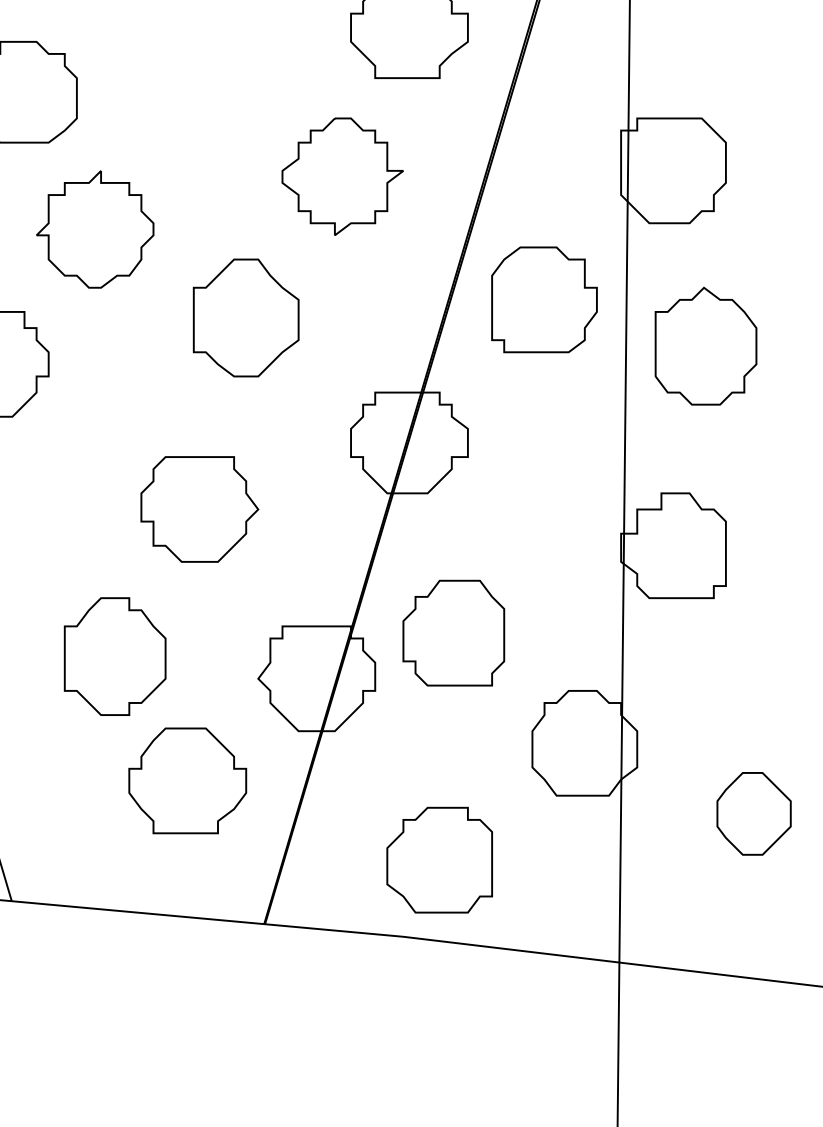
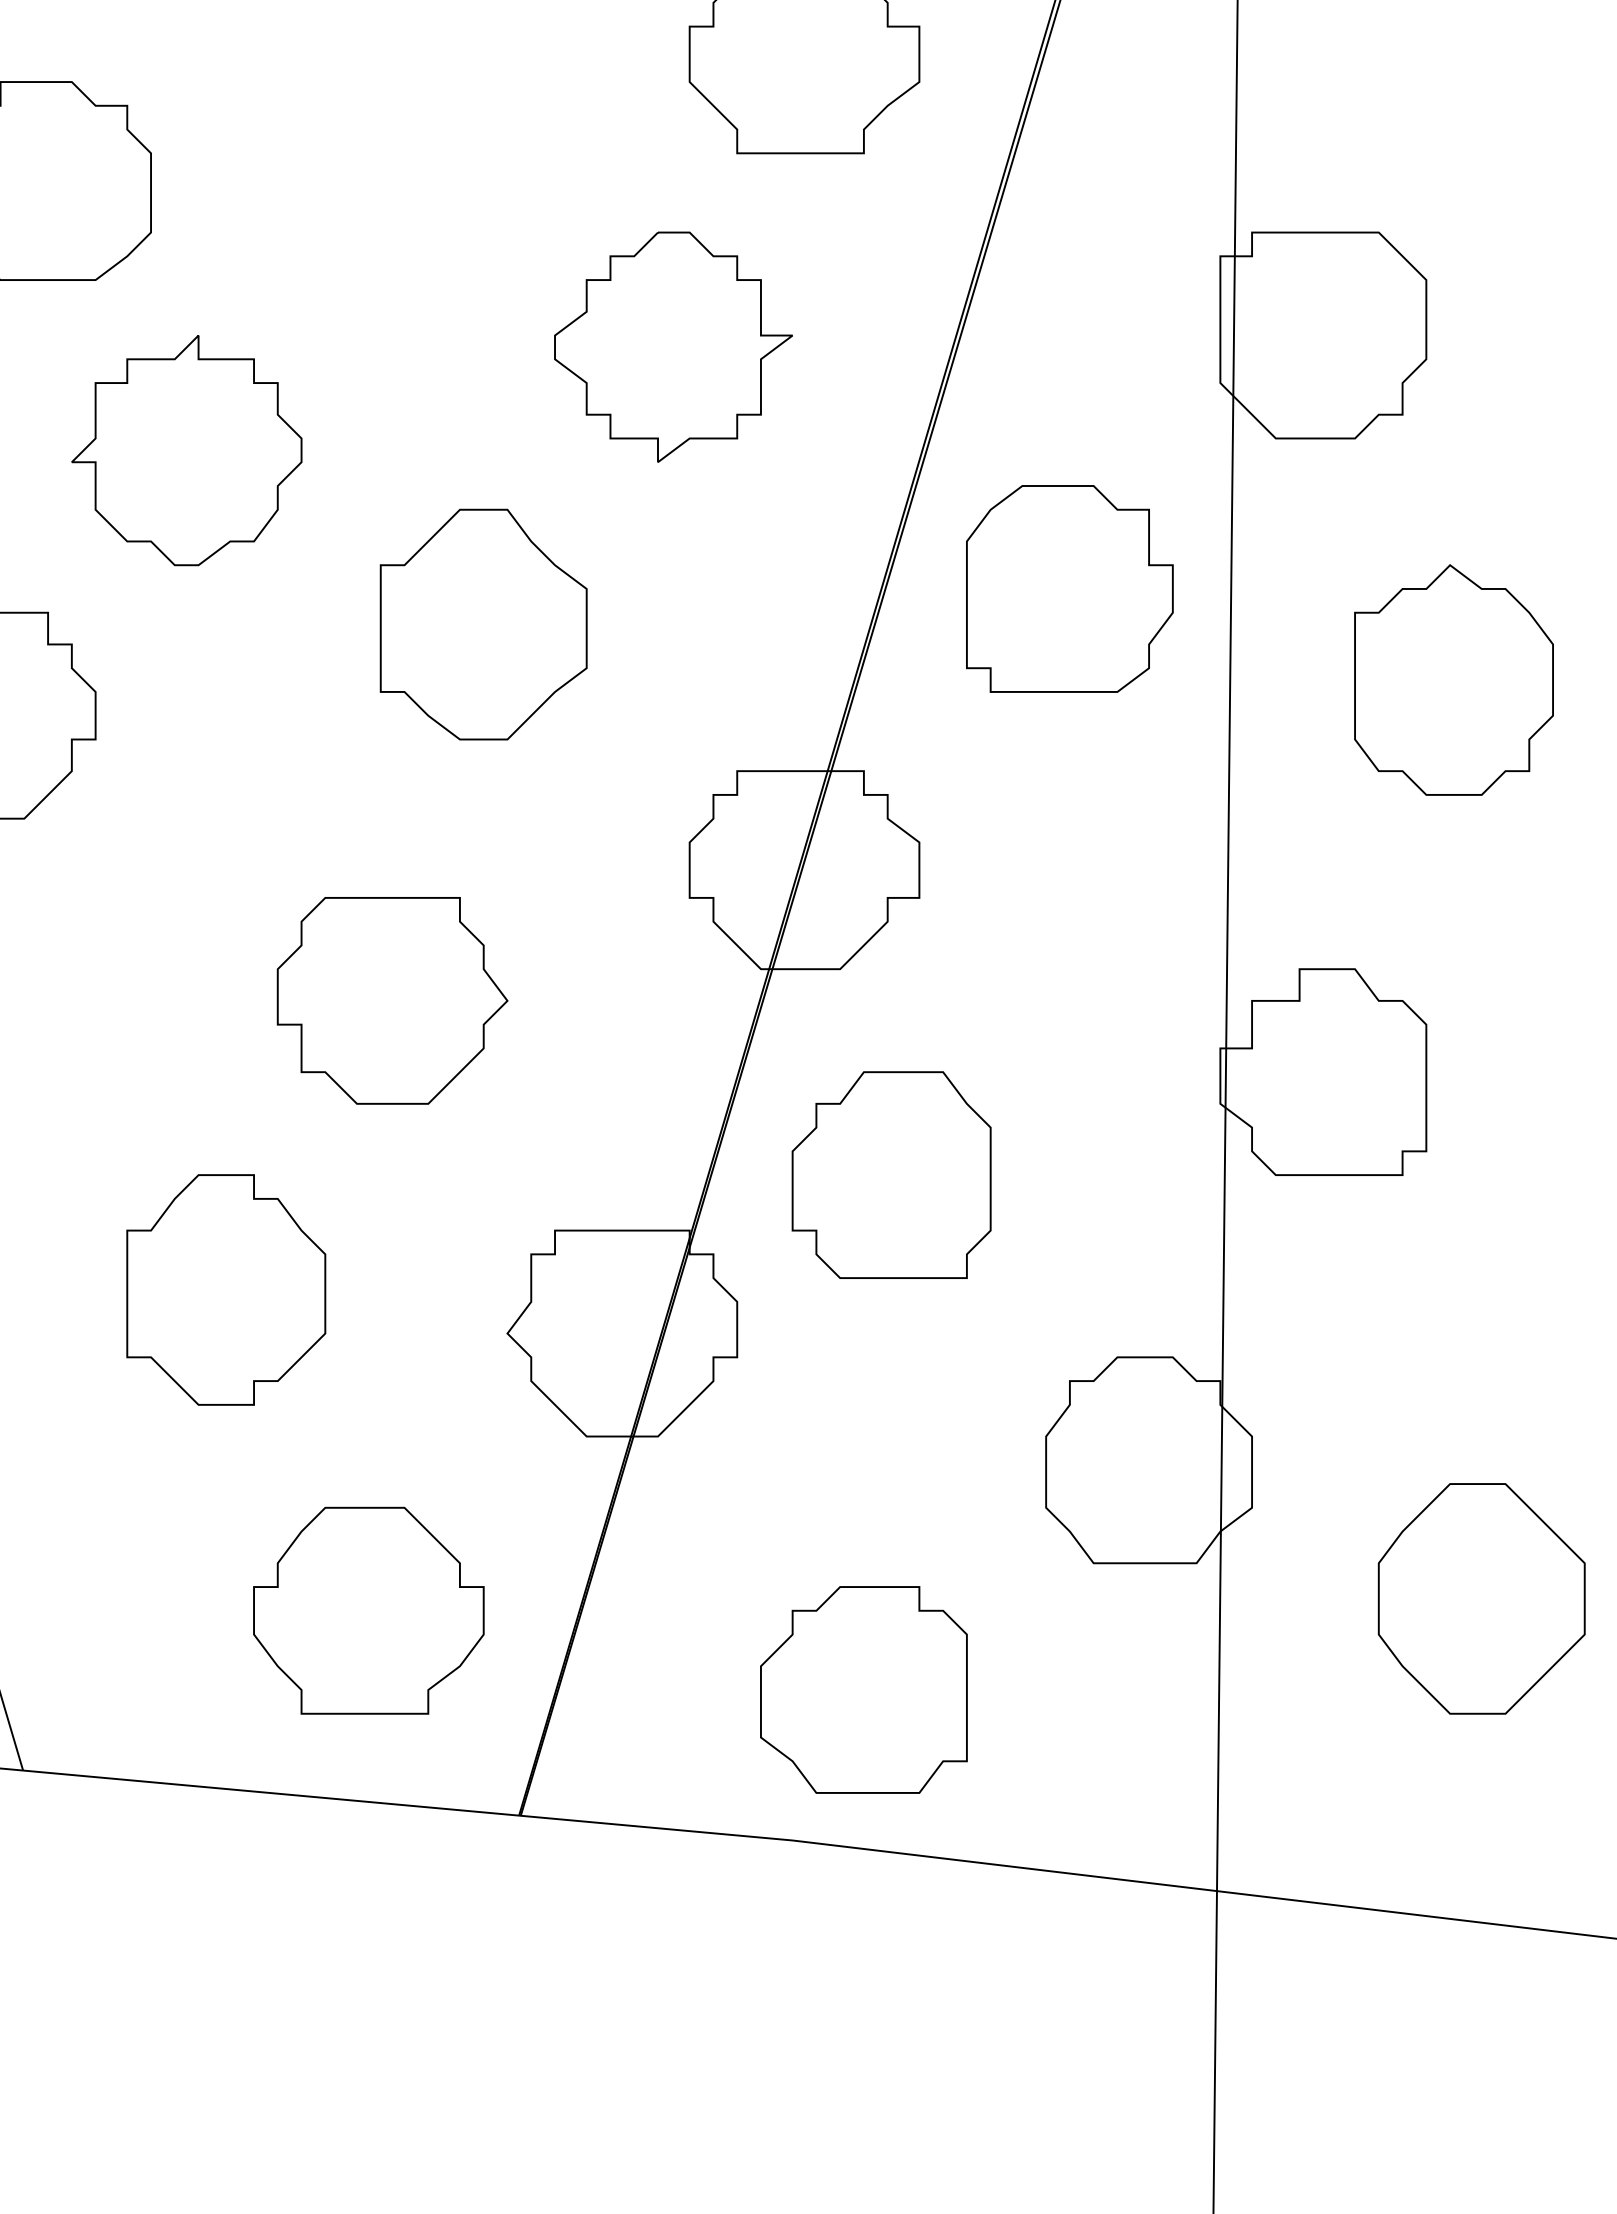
part: (705, 345) -> (1452, 678), moved
part: (453, 632) -> (891, 1173), moved
part: (187, 780) -> (368, 1610), moved
part: (753, 813) -> (1480, 1598), size x1.43

